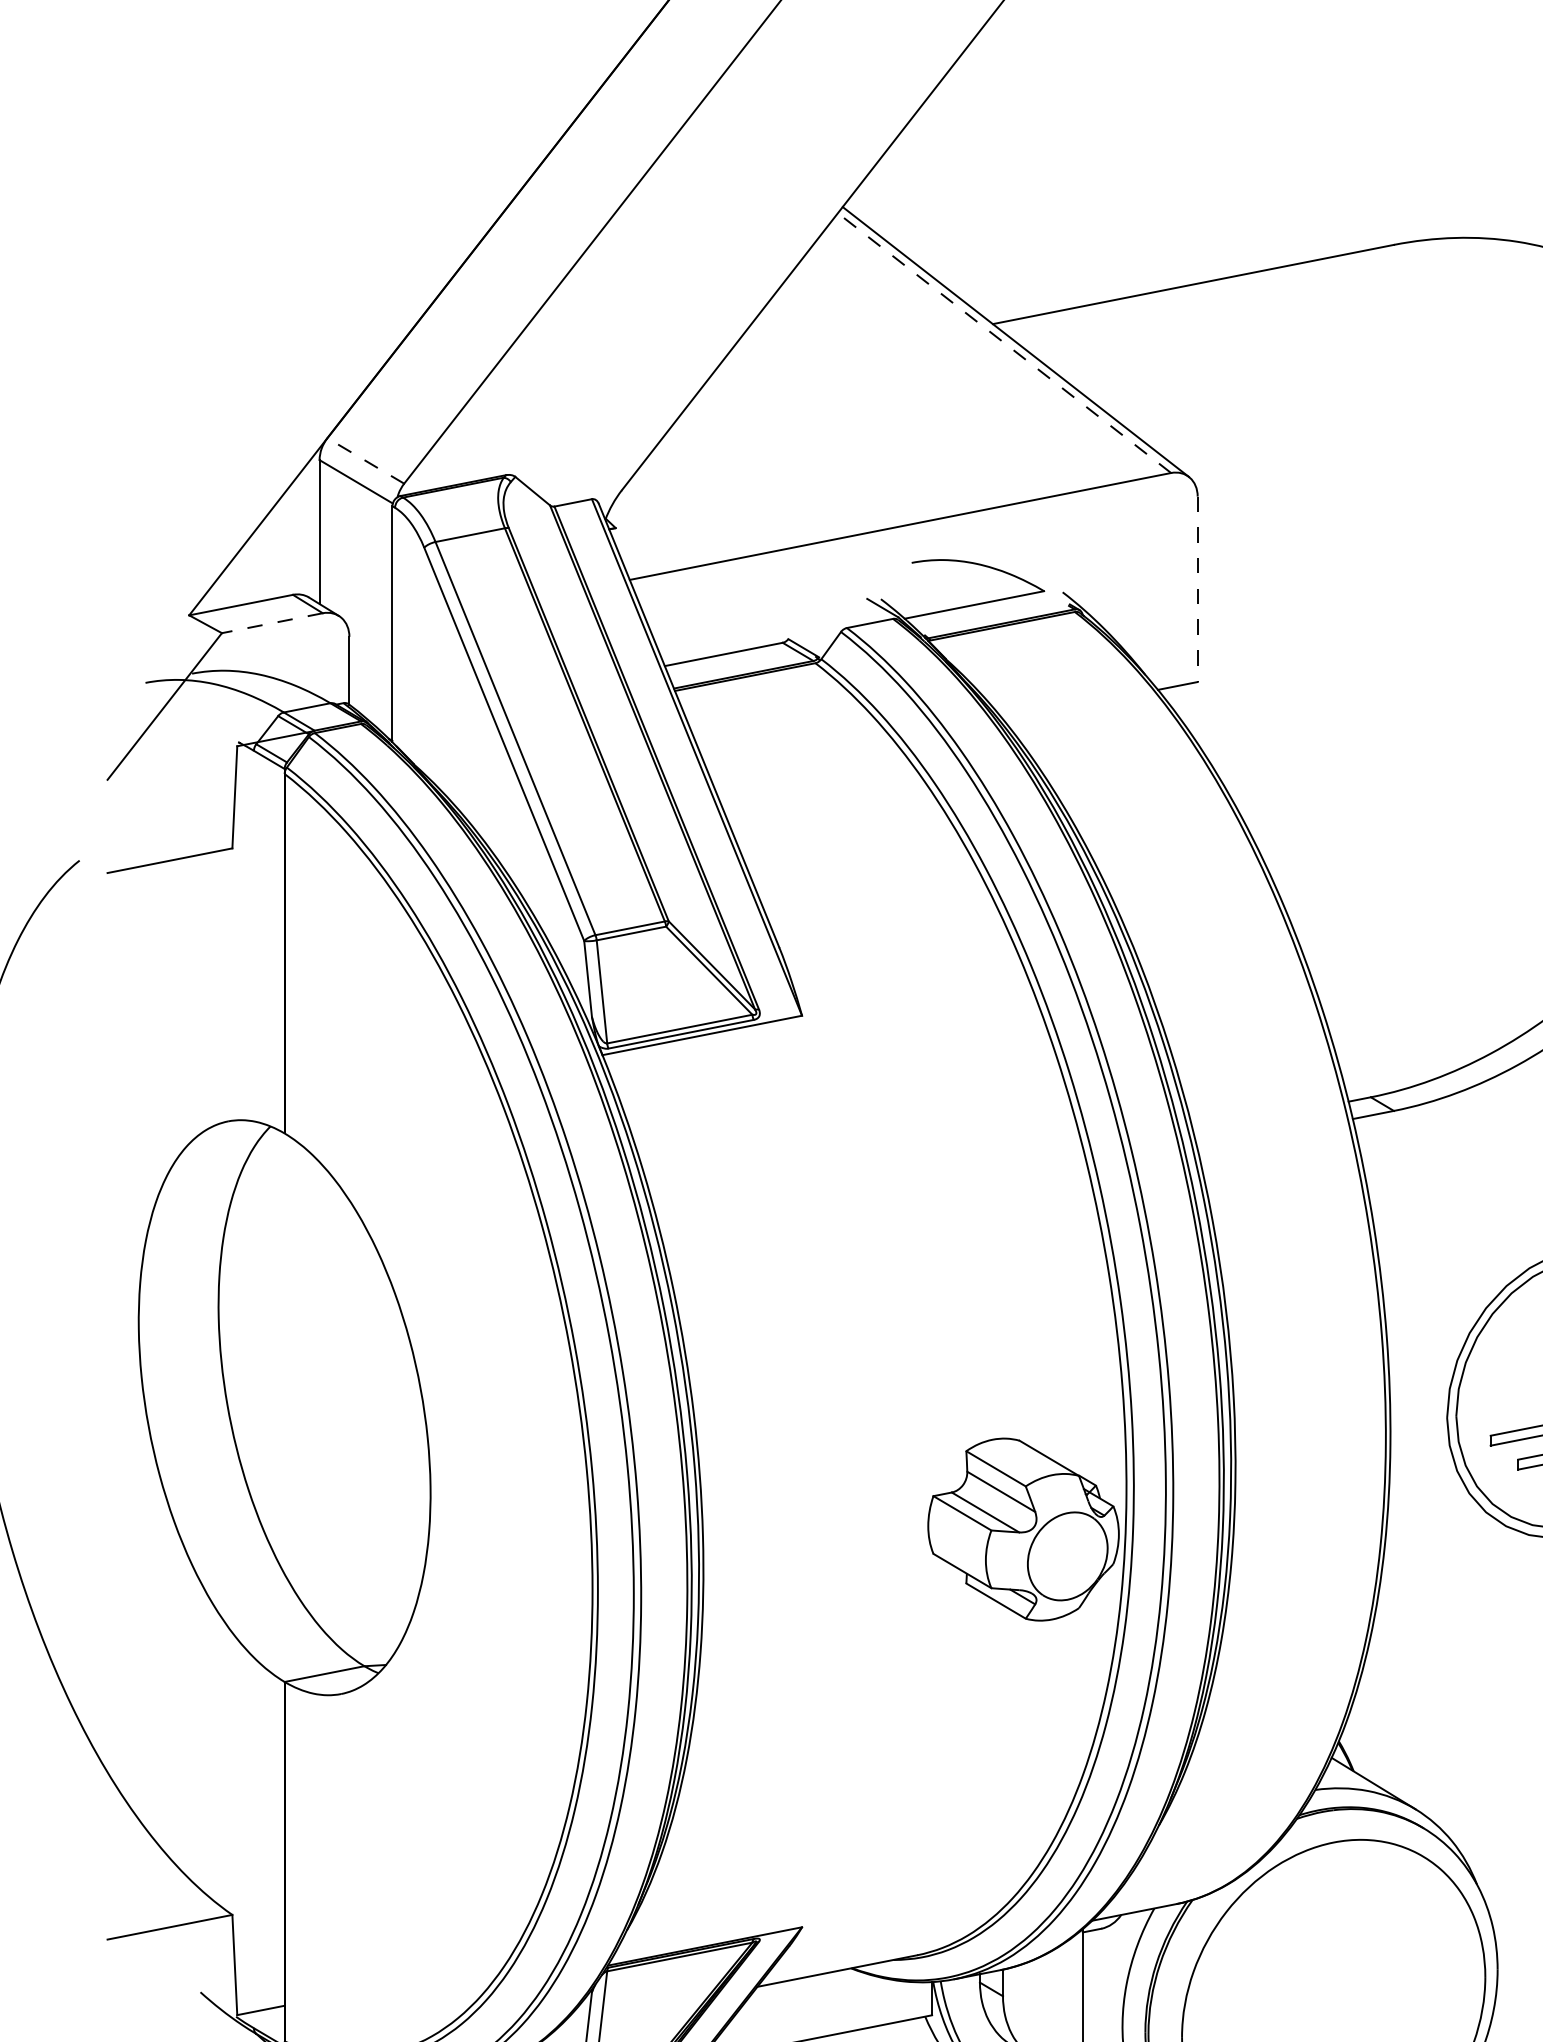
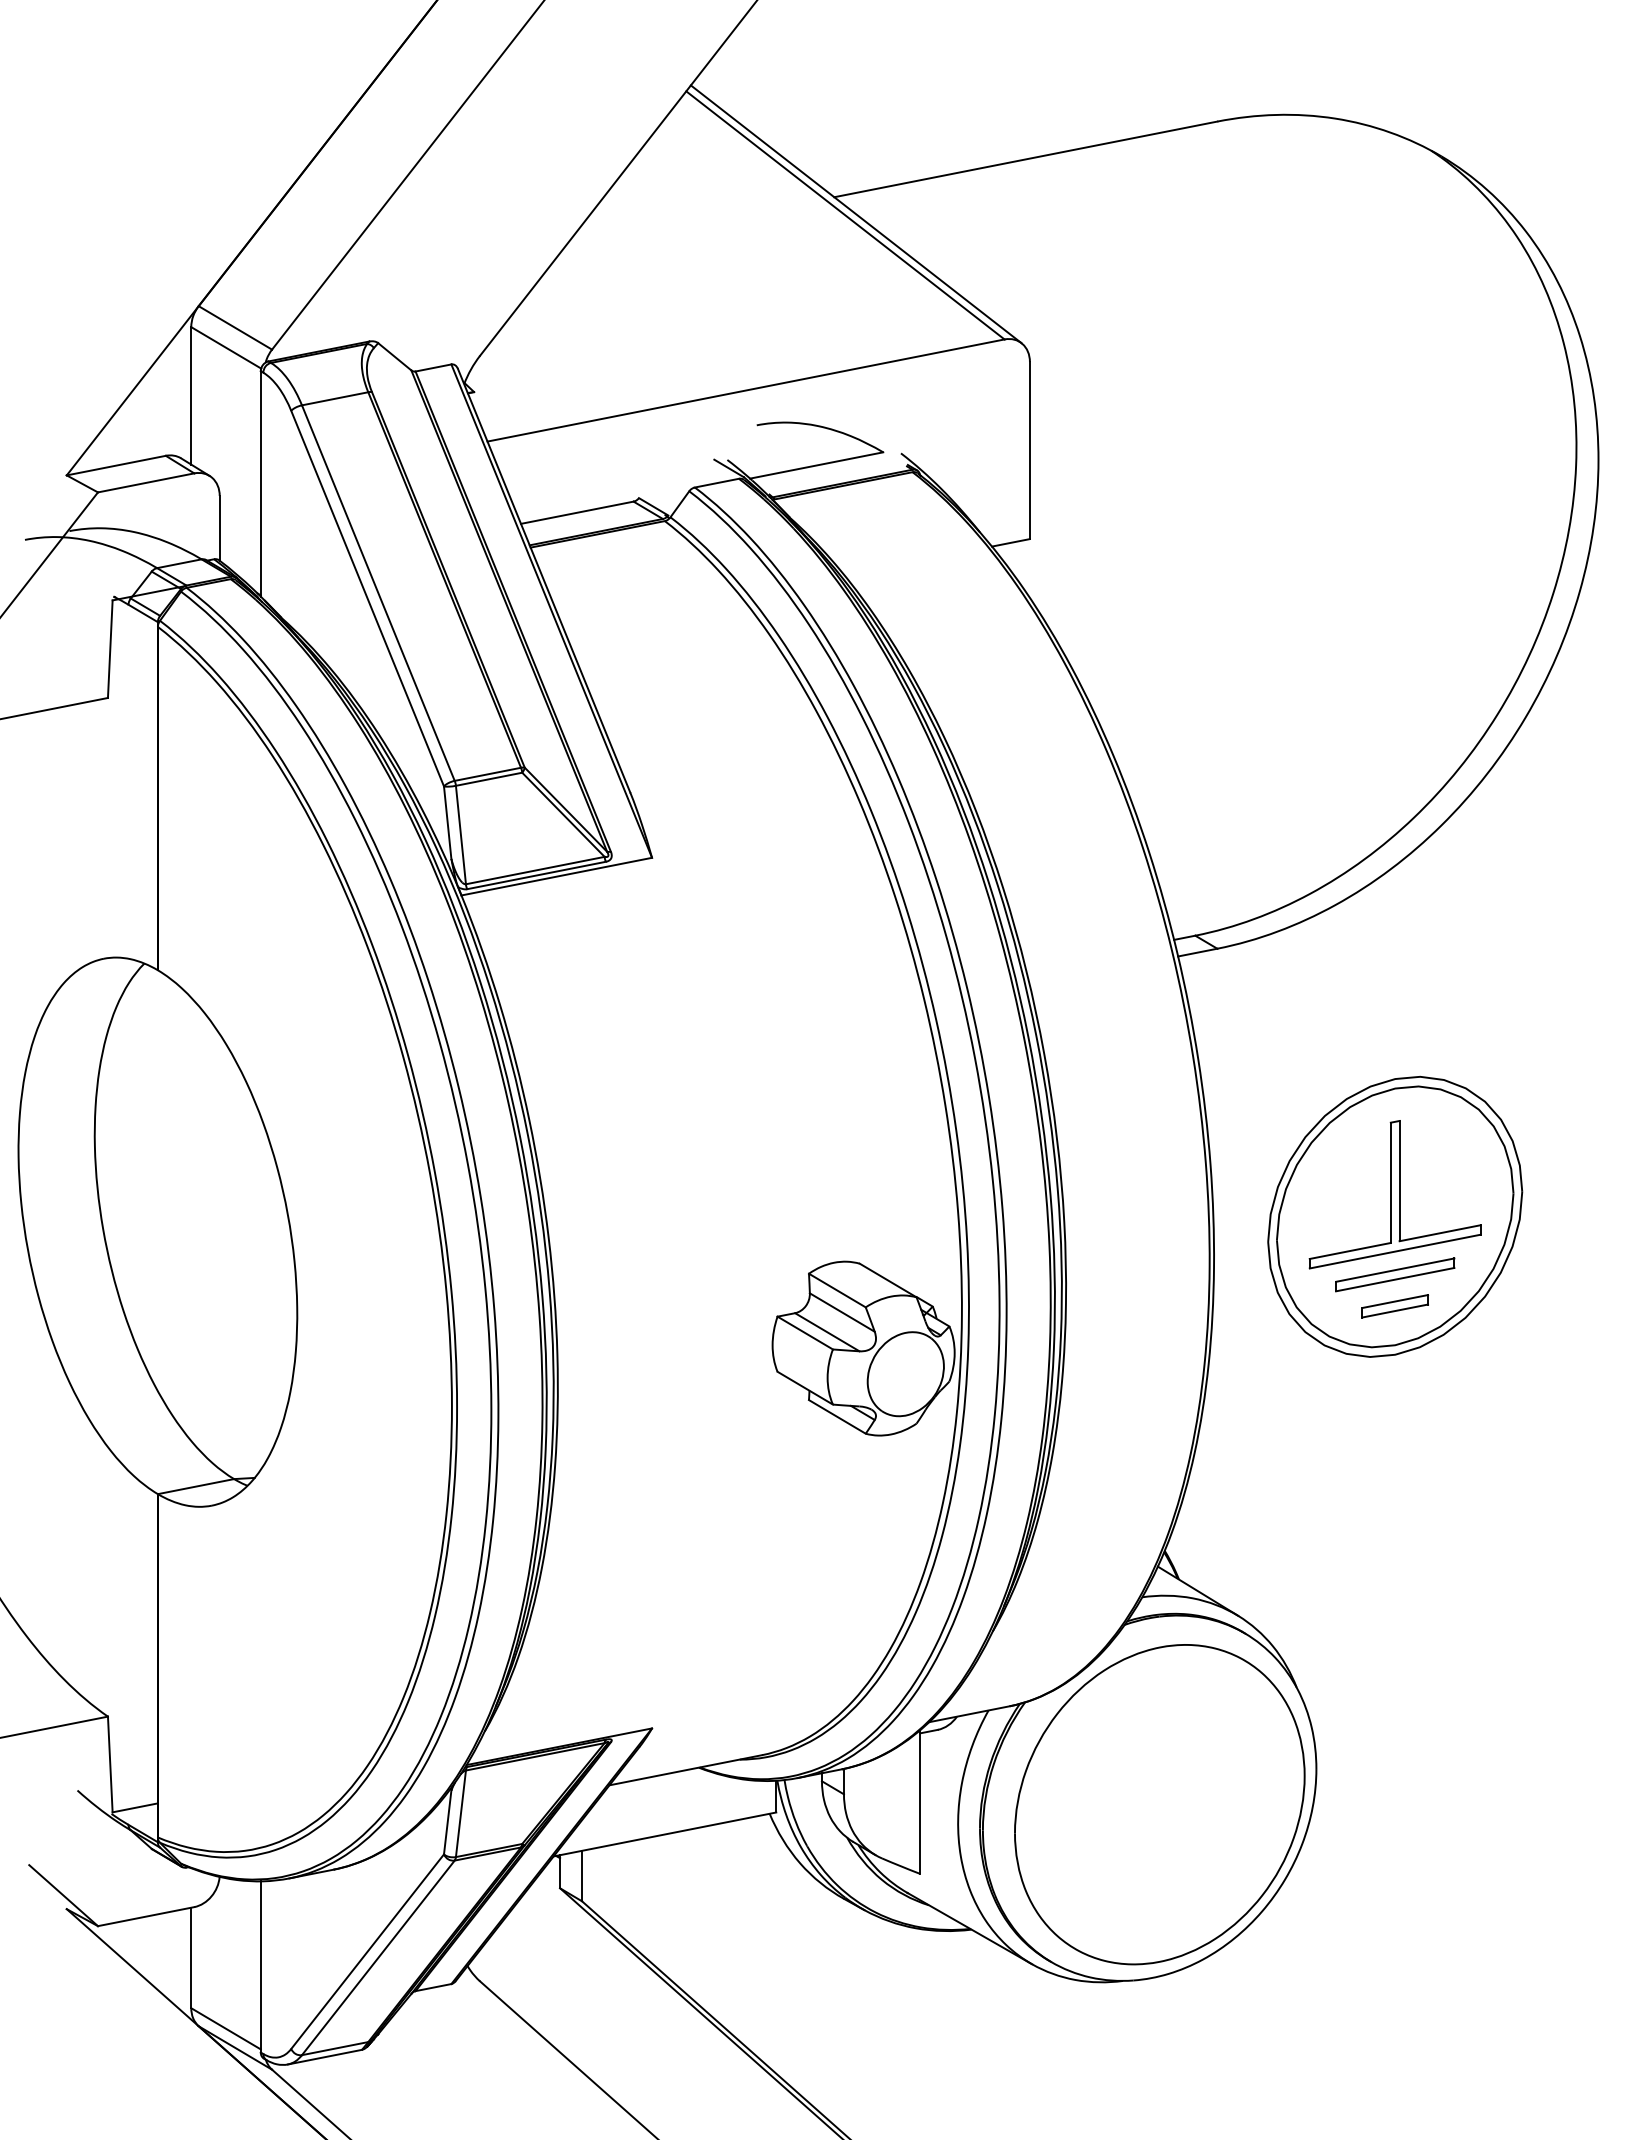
line: (1004, 343) -> (845, 215), dashed -> solid
line: (365, 460) -> (235, 327), dashed -> solid
line: (1197, 589) -> (1029, 450), dashed -> solid
line: (271, 623) -> (145, 483), dashed -> solid

